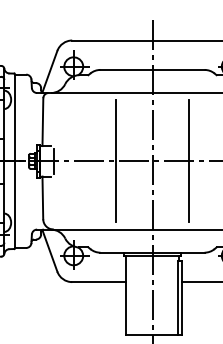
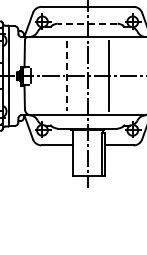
line: (152, 69) -> (87, 23), solid -> dashed
line: (115, 161) -> (66, 76), solid -> dashed

